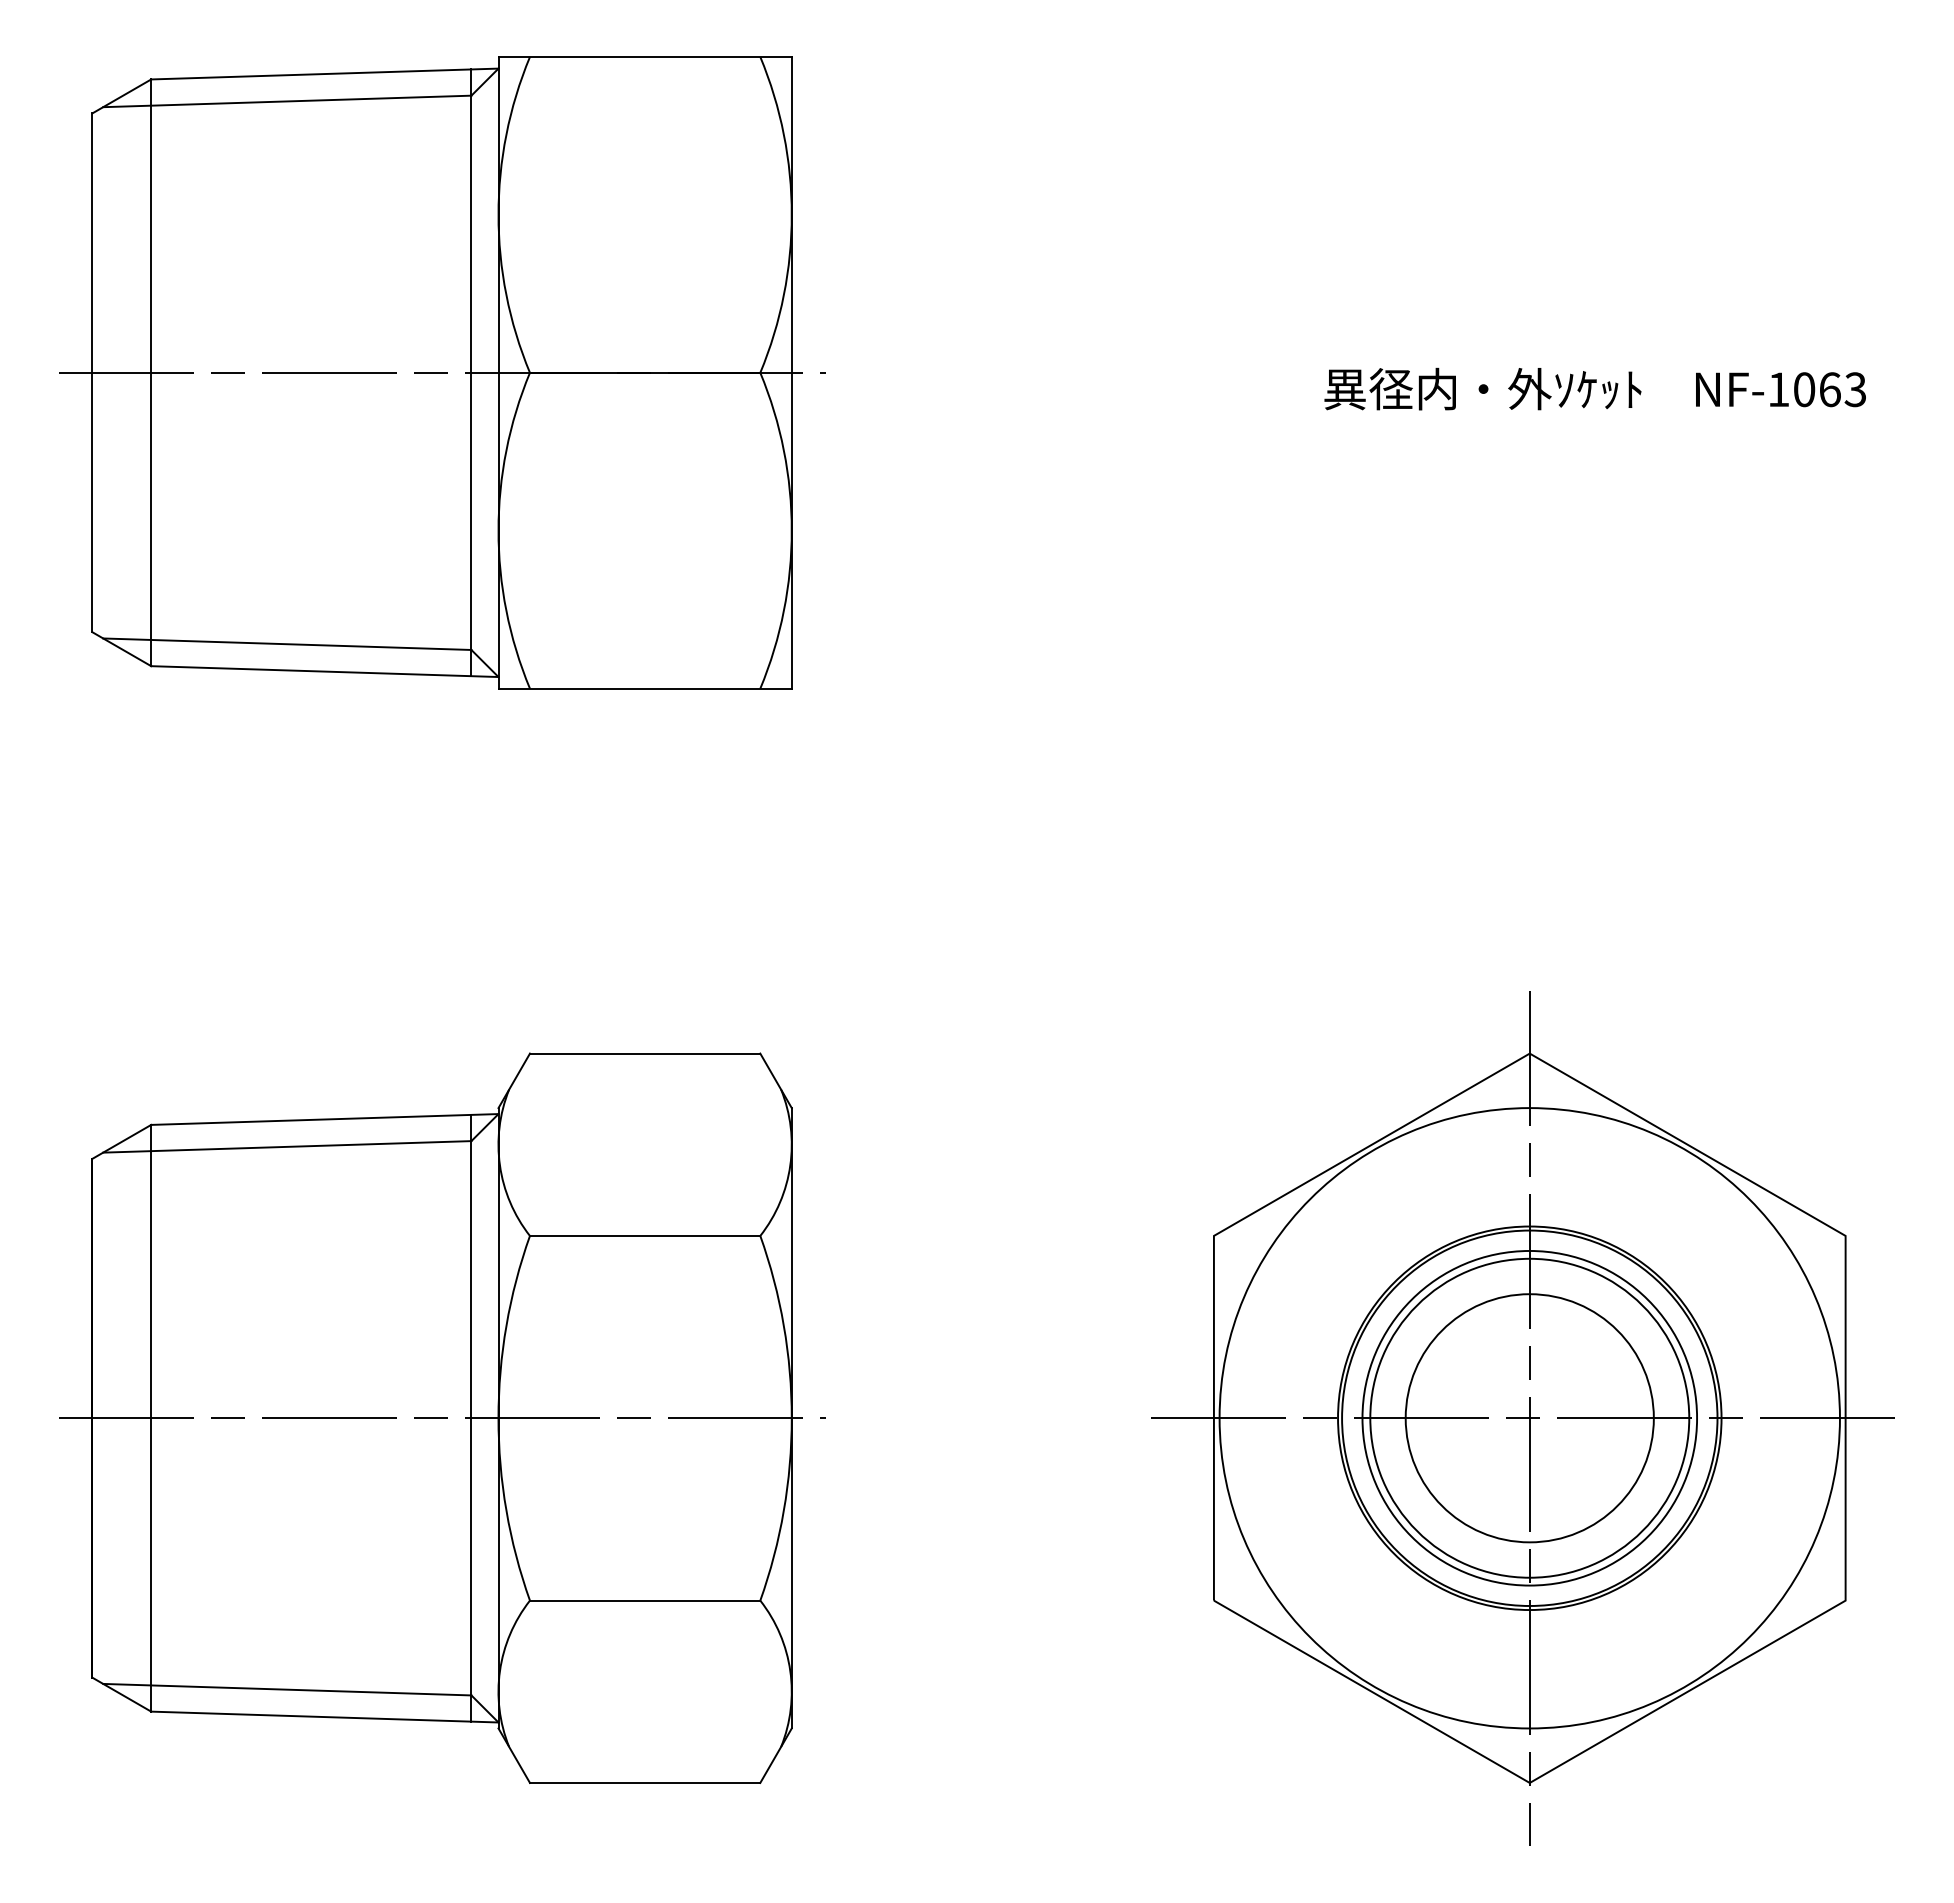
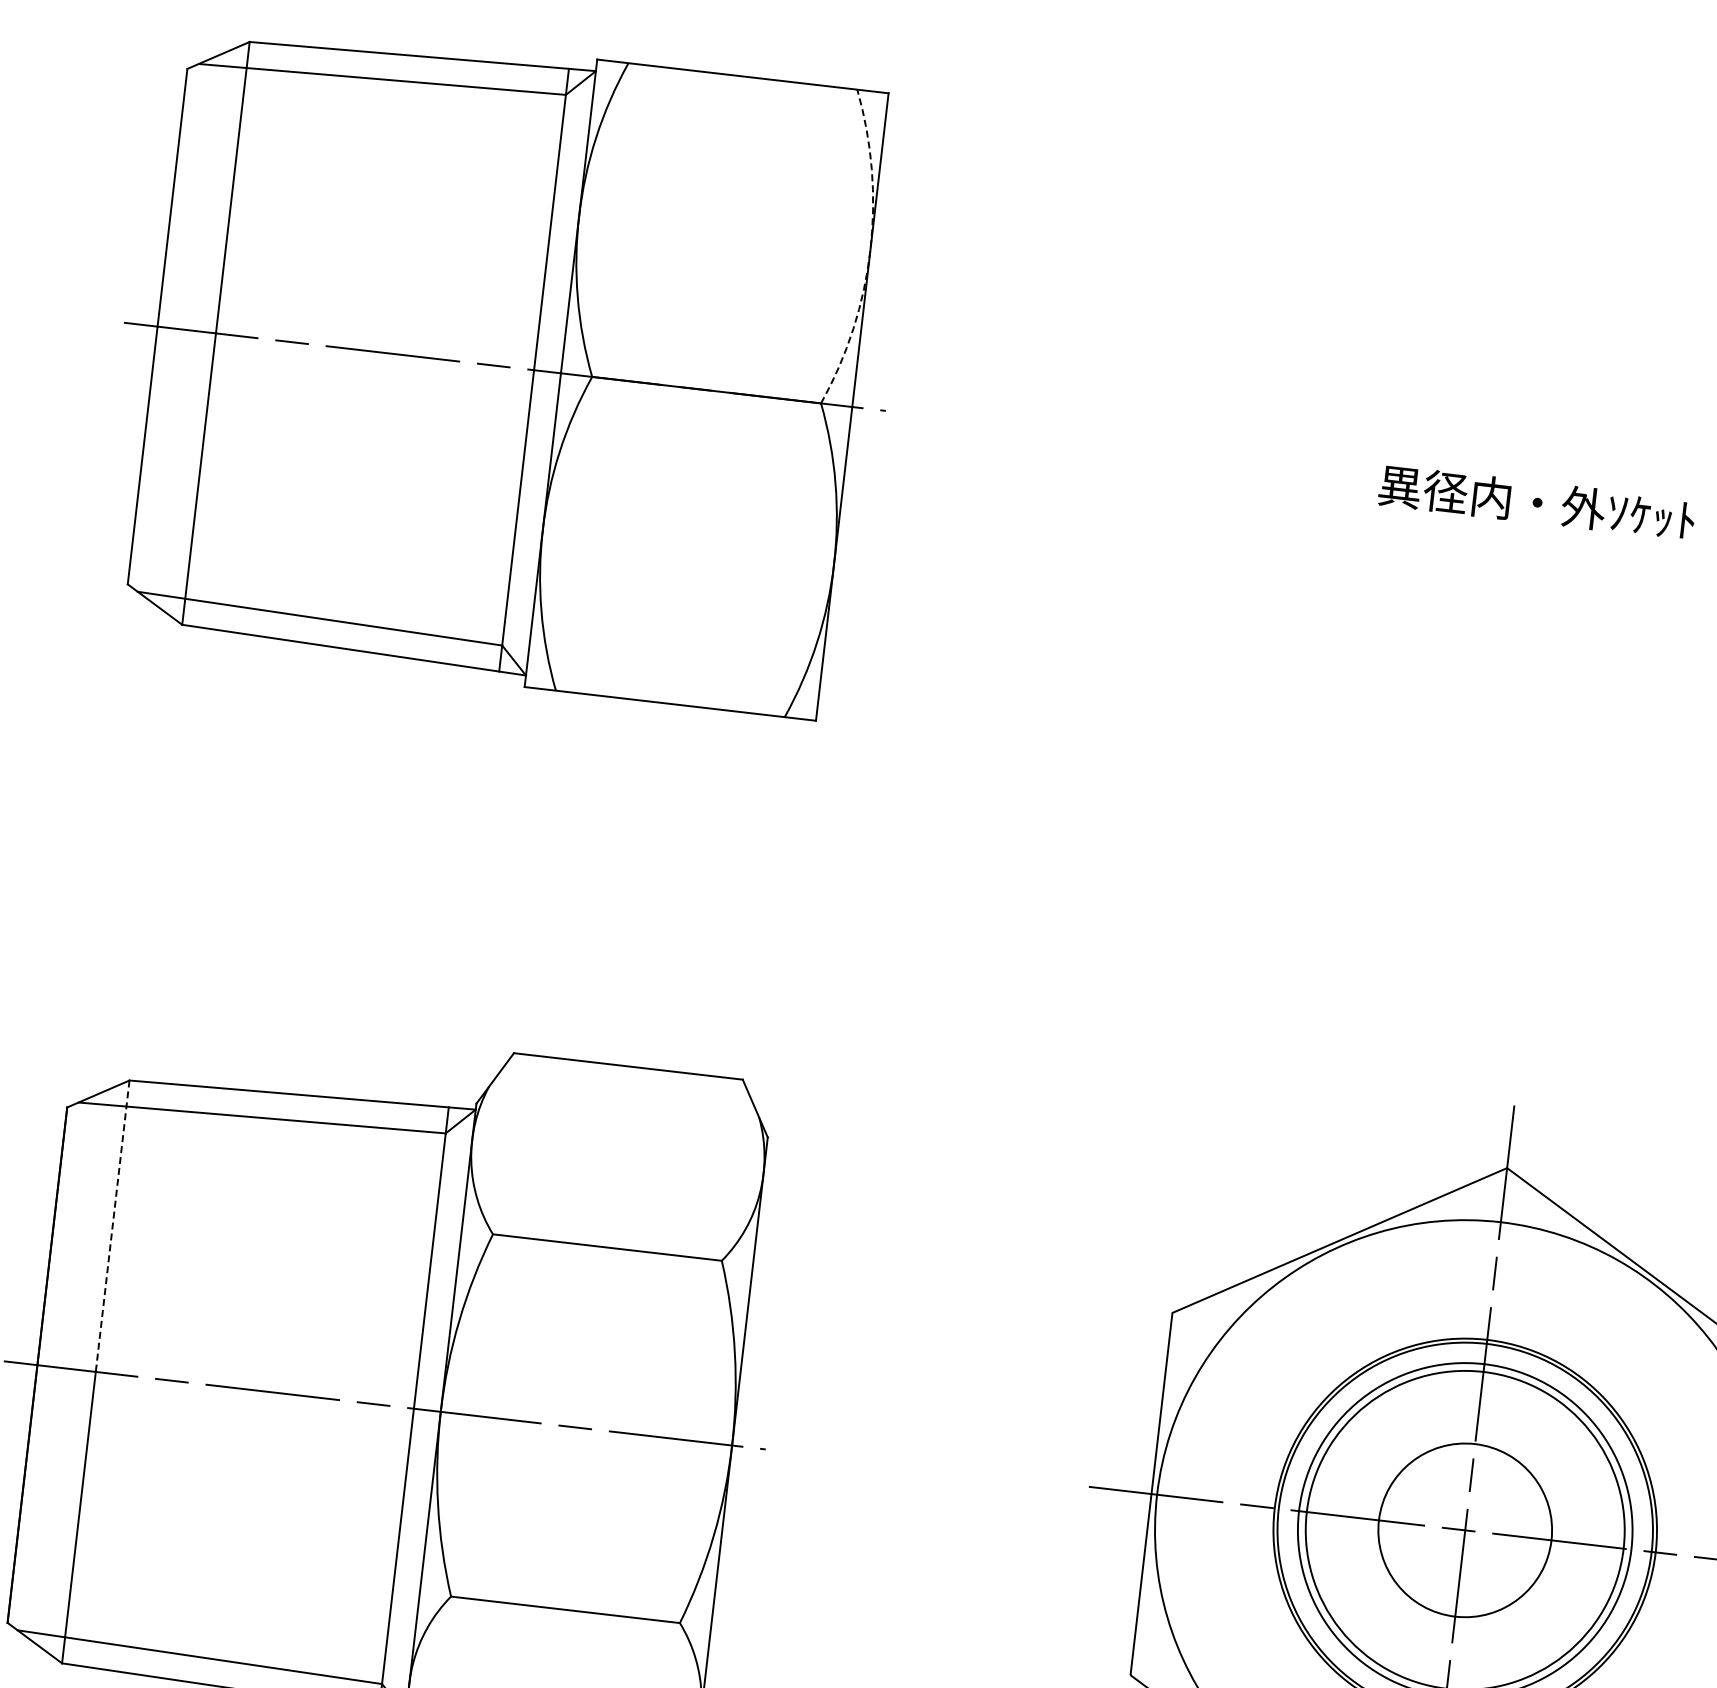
arc: (791, 214) -> (870, 249), solid -> dashed
line: (151, 1271) -> (112, 1226), solid -> dashed
circle: (1529, 1418) -> (1464, 1530), size x0.7

